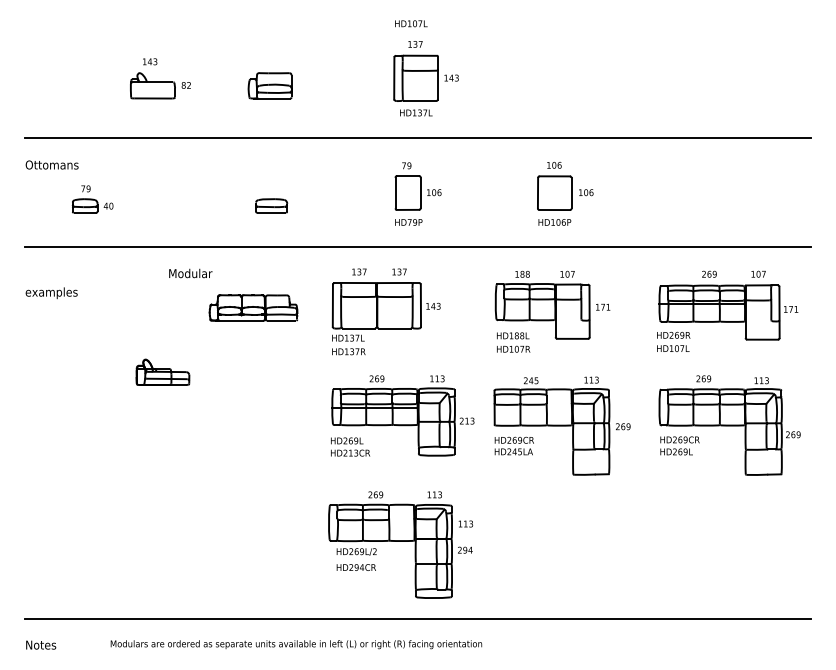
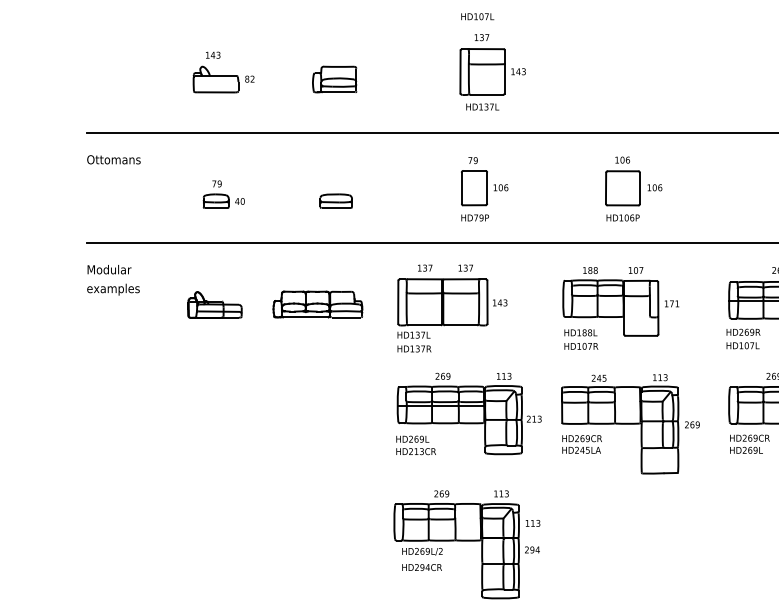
part: (92, 199) -> (223, 194), moved
text: (190, 273) -> (109, 269), moved
part: (162, 371) -> (214, 304), moved

